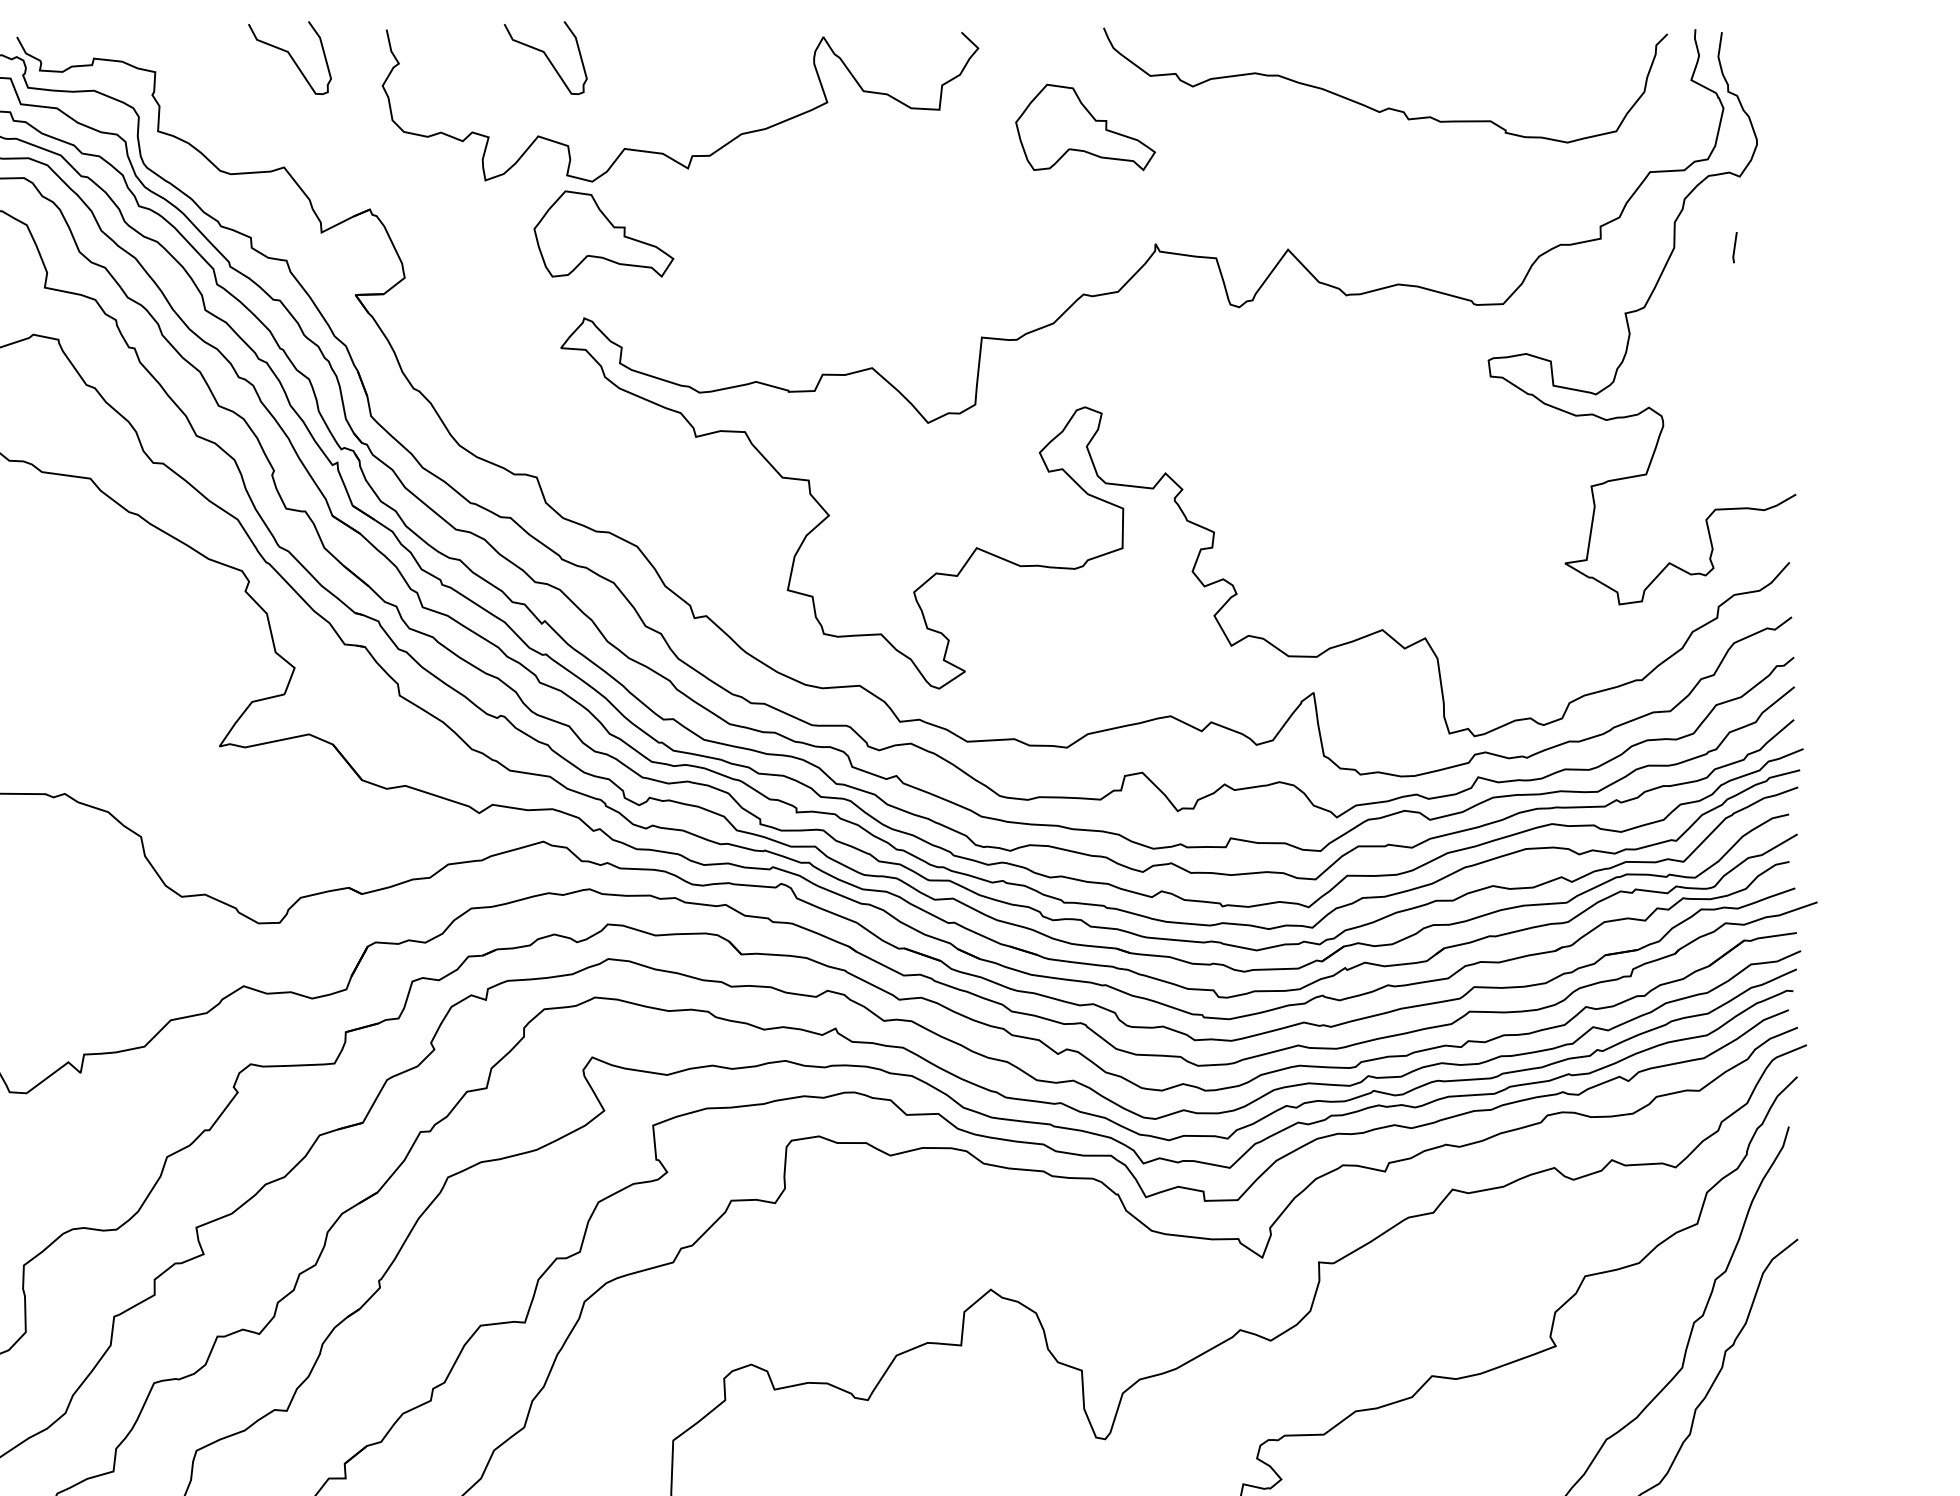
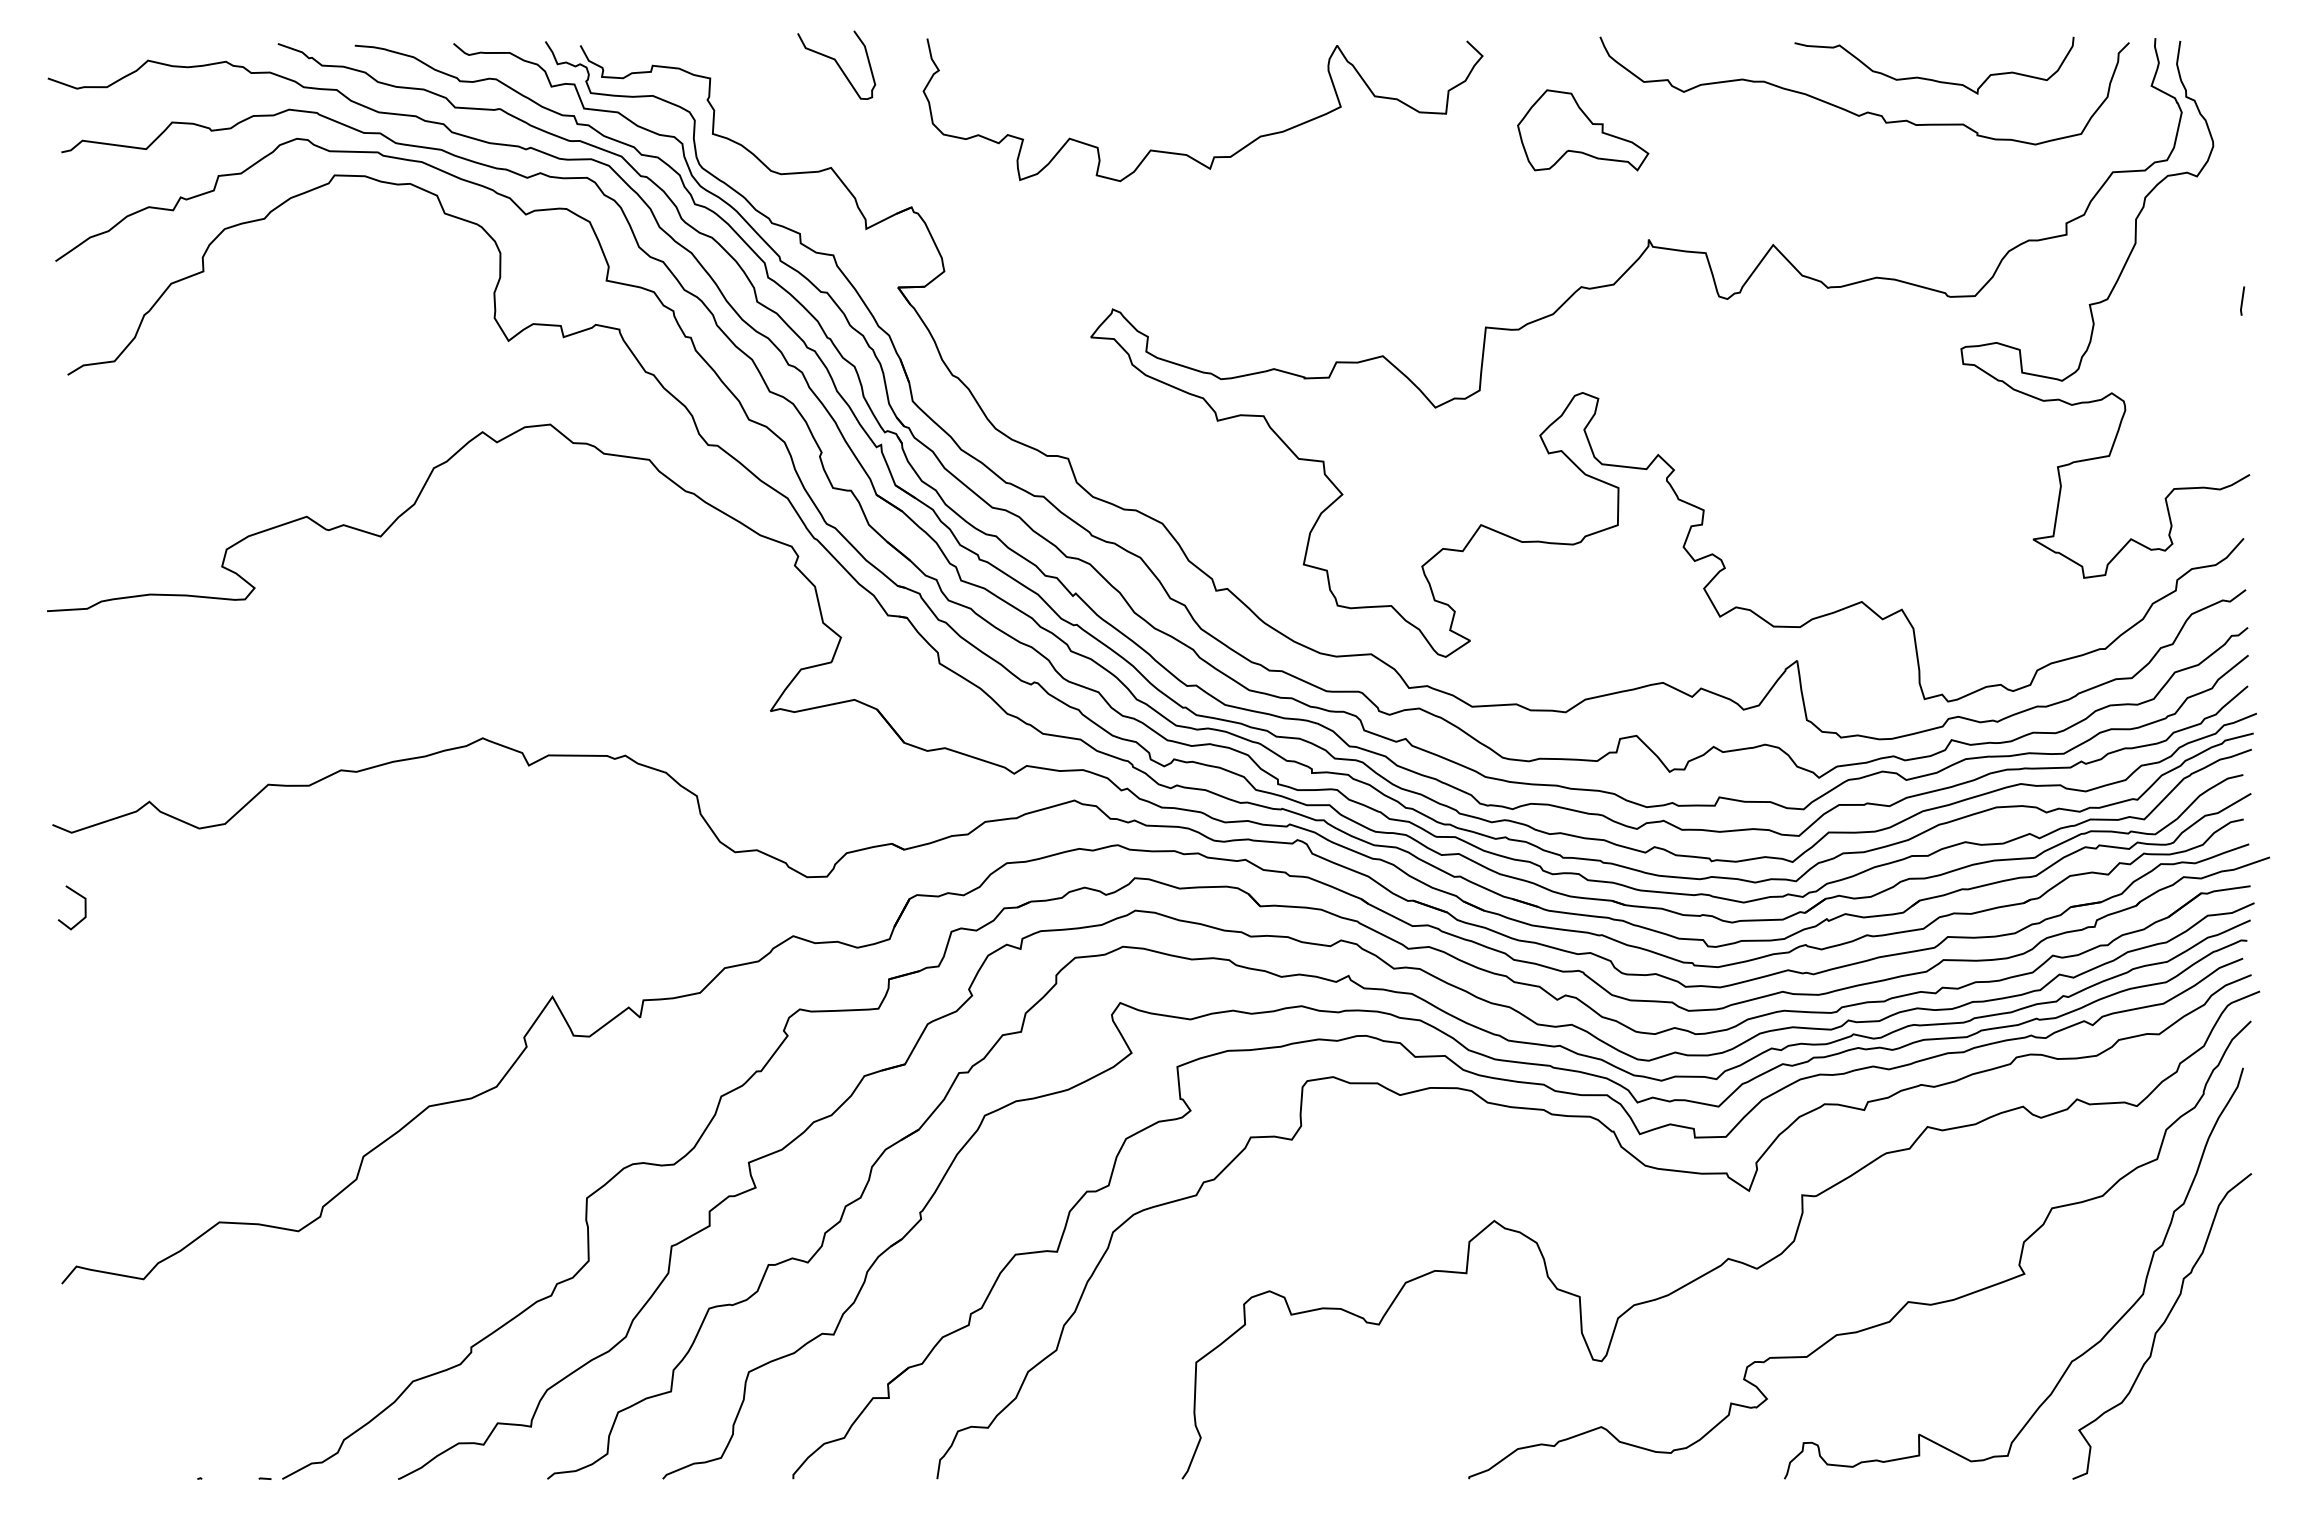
curve: (545, 56) -> (1076, 63), removed
curve: (1454, 72) -> (1929, 78), added
part: (604, 234) -> (1131, 230), removed
line: (1734, 246) -> (2242, 300), moved

